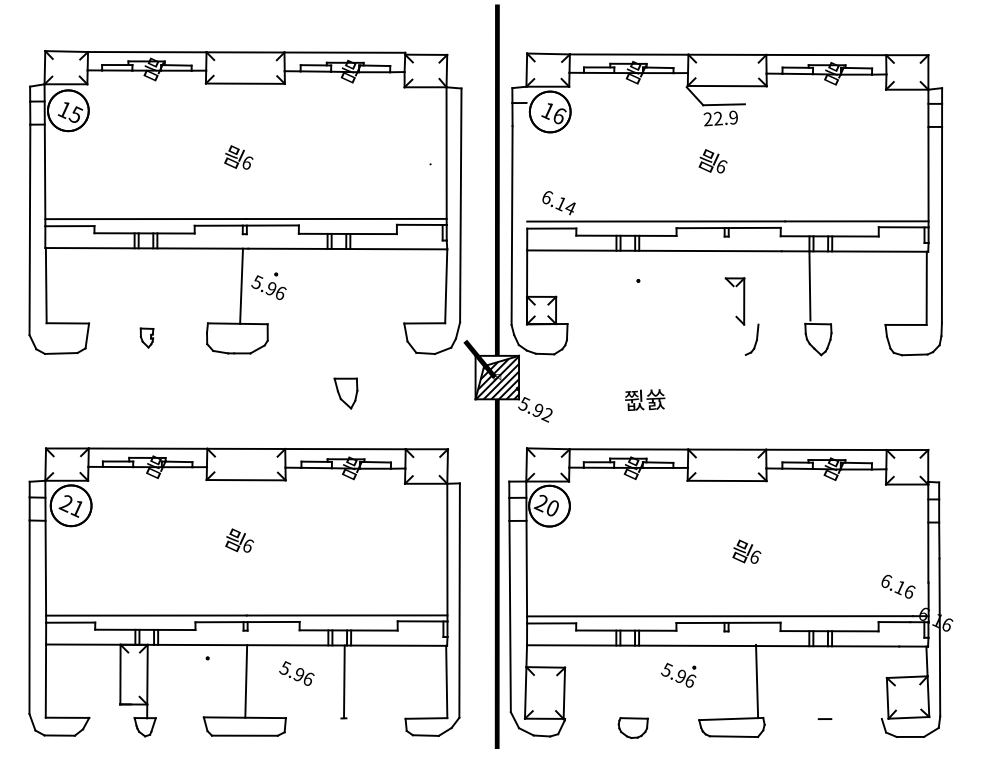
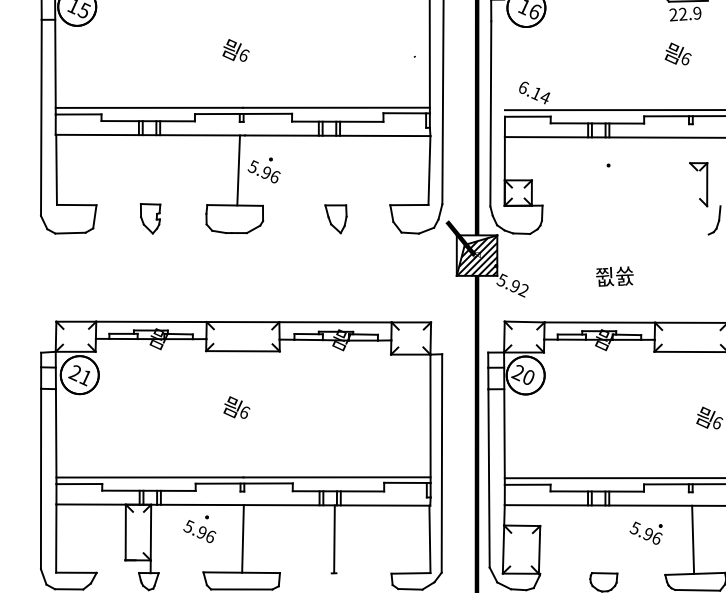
part: (146, 337) -> (150, 218), size x1.67
part: (345, 393) -> (335, 219), moved
text: (296, 673) -> (199, 531), moved
line: (757, 681) -> (693, 539), moved

